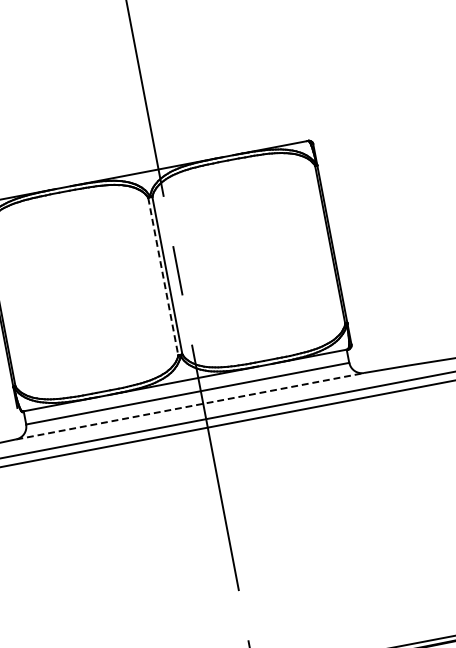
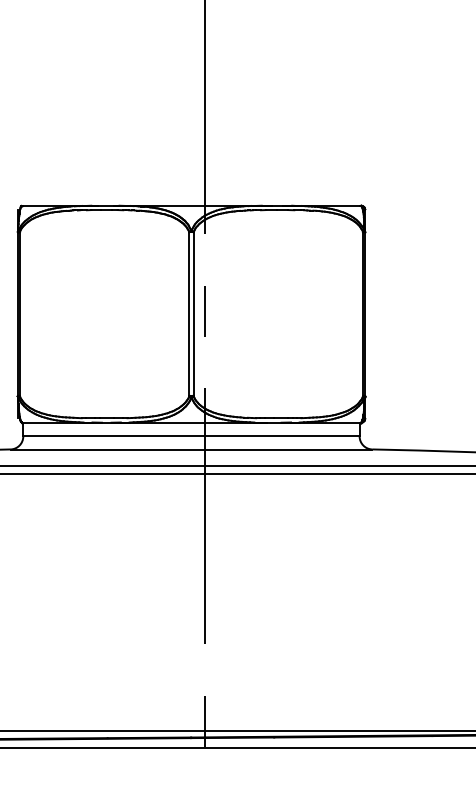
line: (163, 276) -> (189, 314), dashed -> solid
line: (190, 406) -> (191, 449), dashed -> solid

